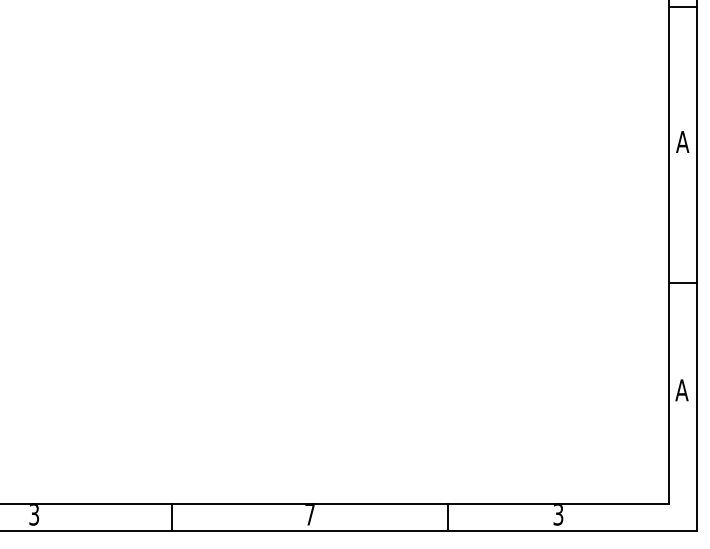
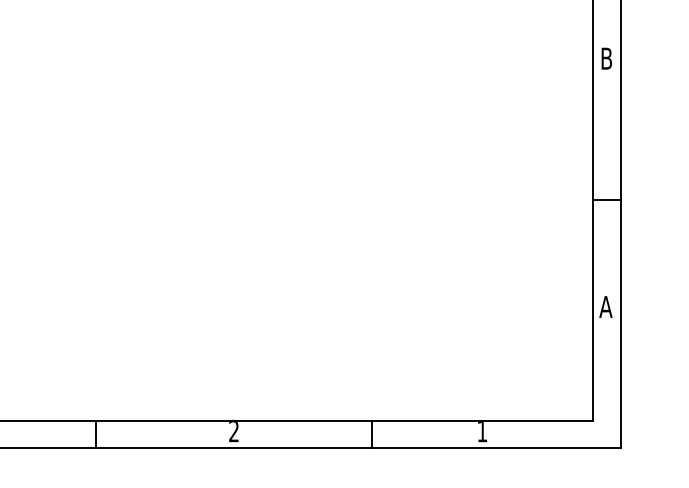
text: (682, 141) -> (606, 58), A -> B
text: (309, 515) -> (233, 432), 7 -> 2
text: (558, 515) -> (482, 432), 3 -> 1

